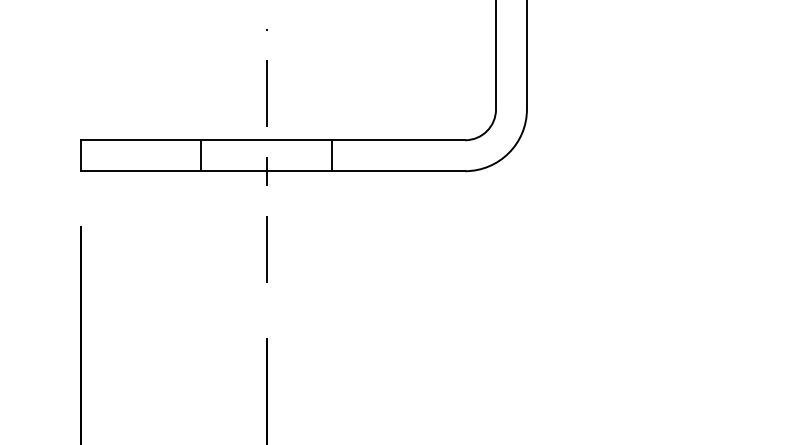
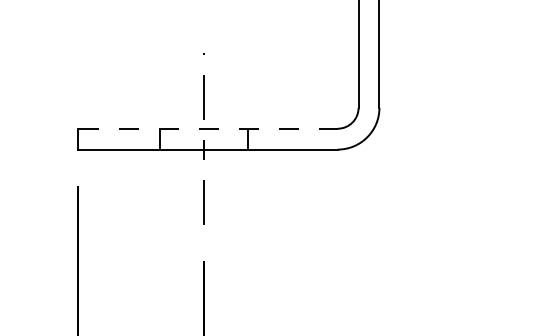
line: (273, 139) -> (208, 128), solid -> dashed

